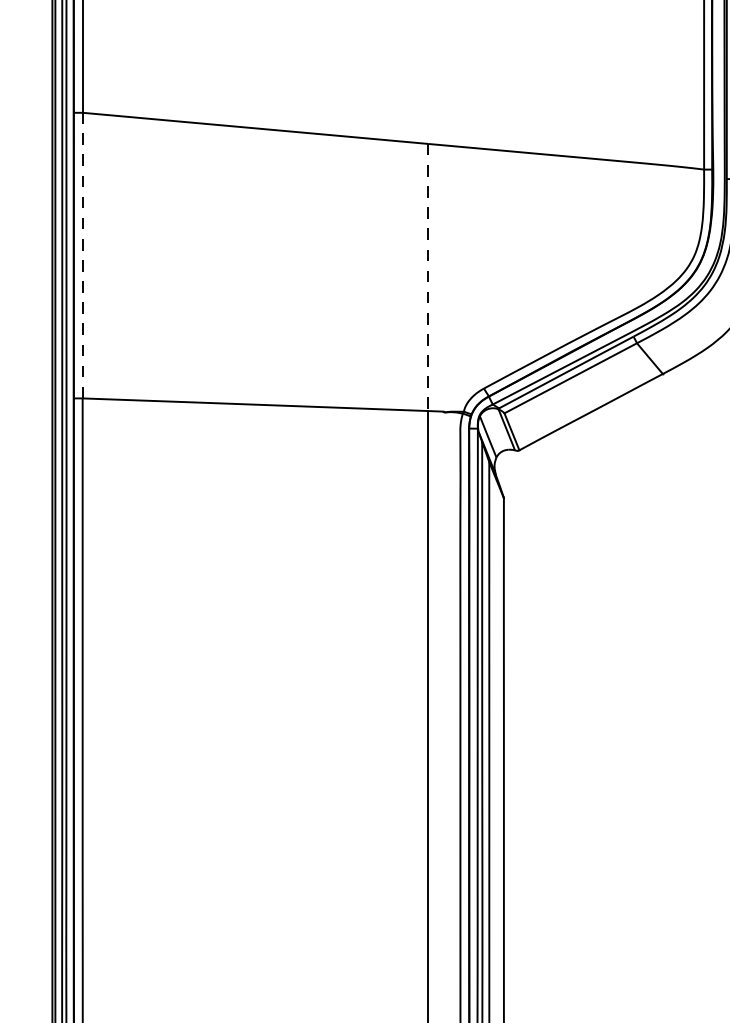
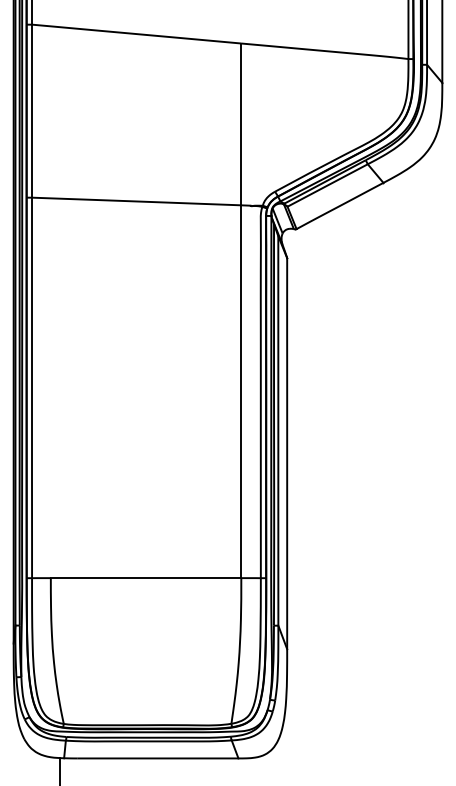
line: (83, 254) -> (32, 110), dashed -> solid
line: (428, 277) -> (241, 124), dashed -> solid

